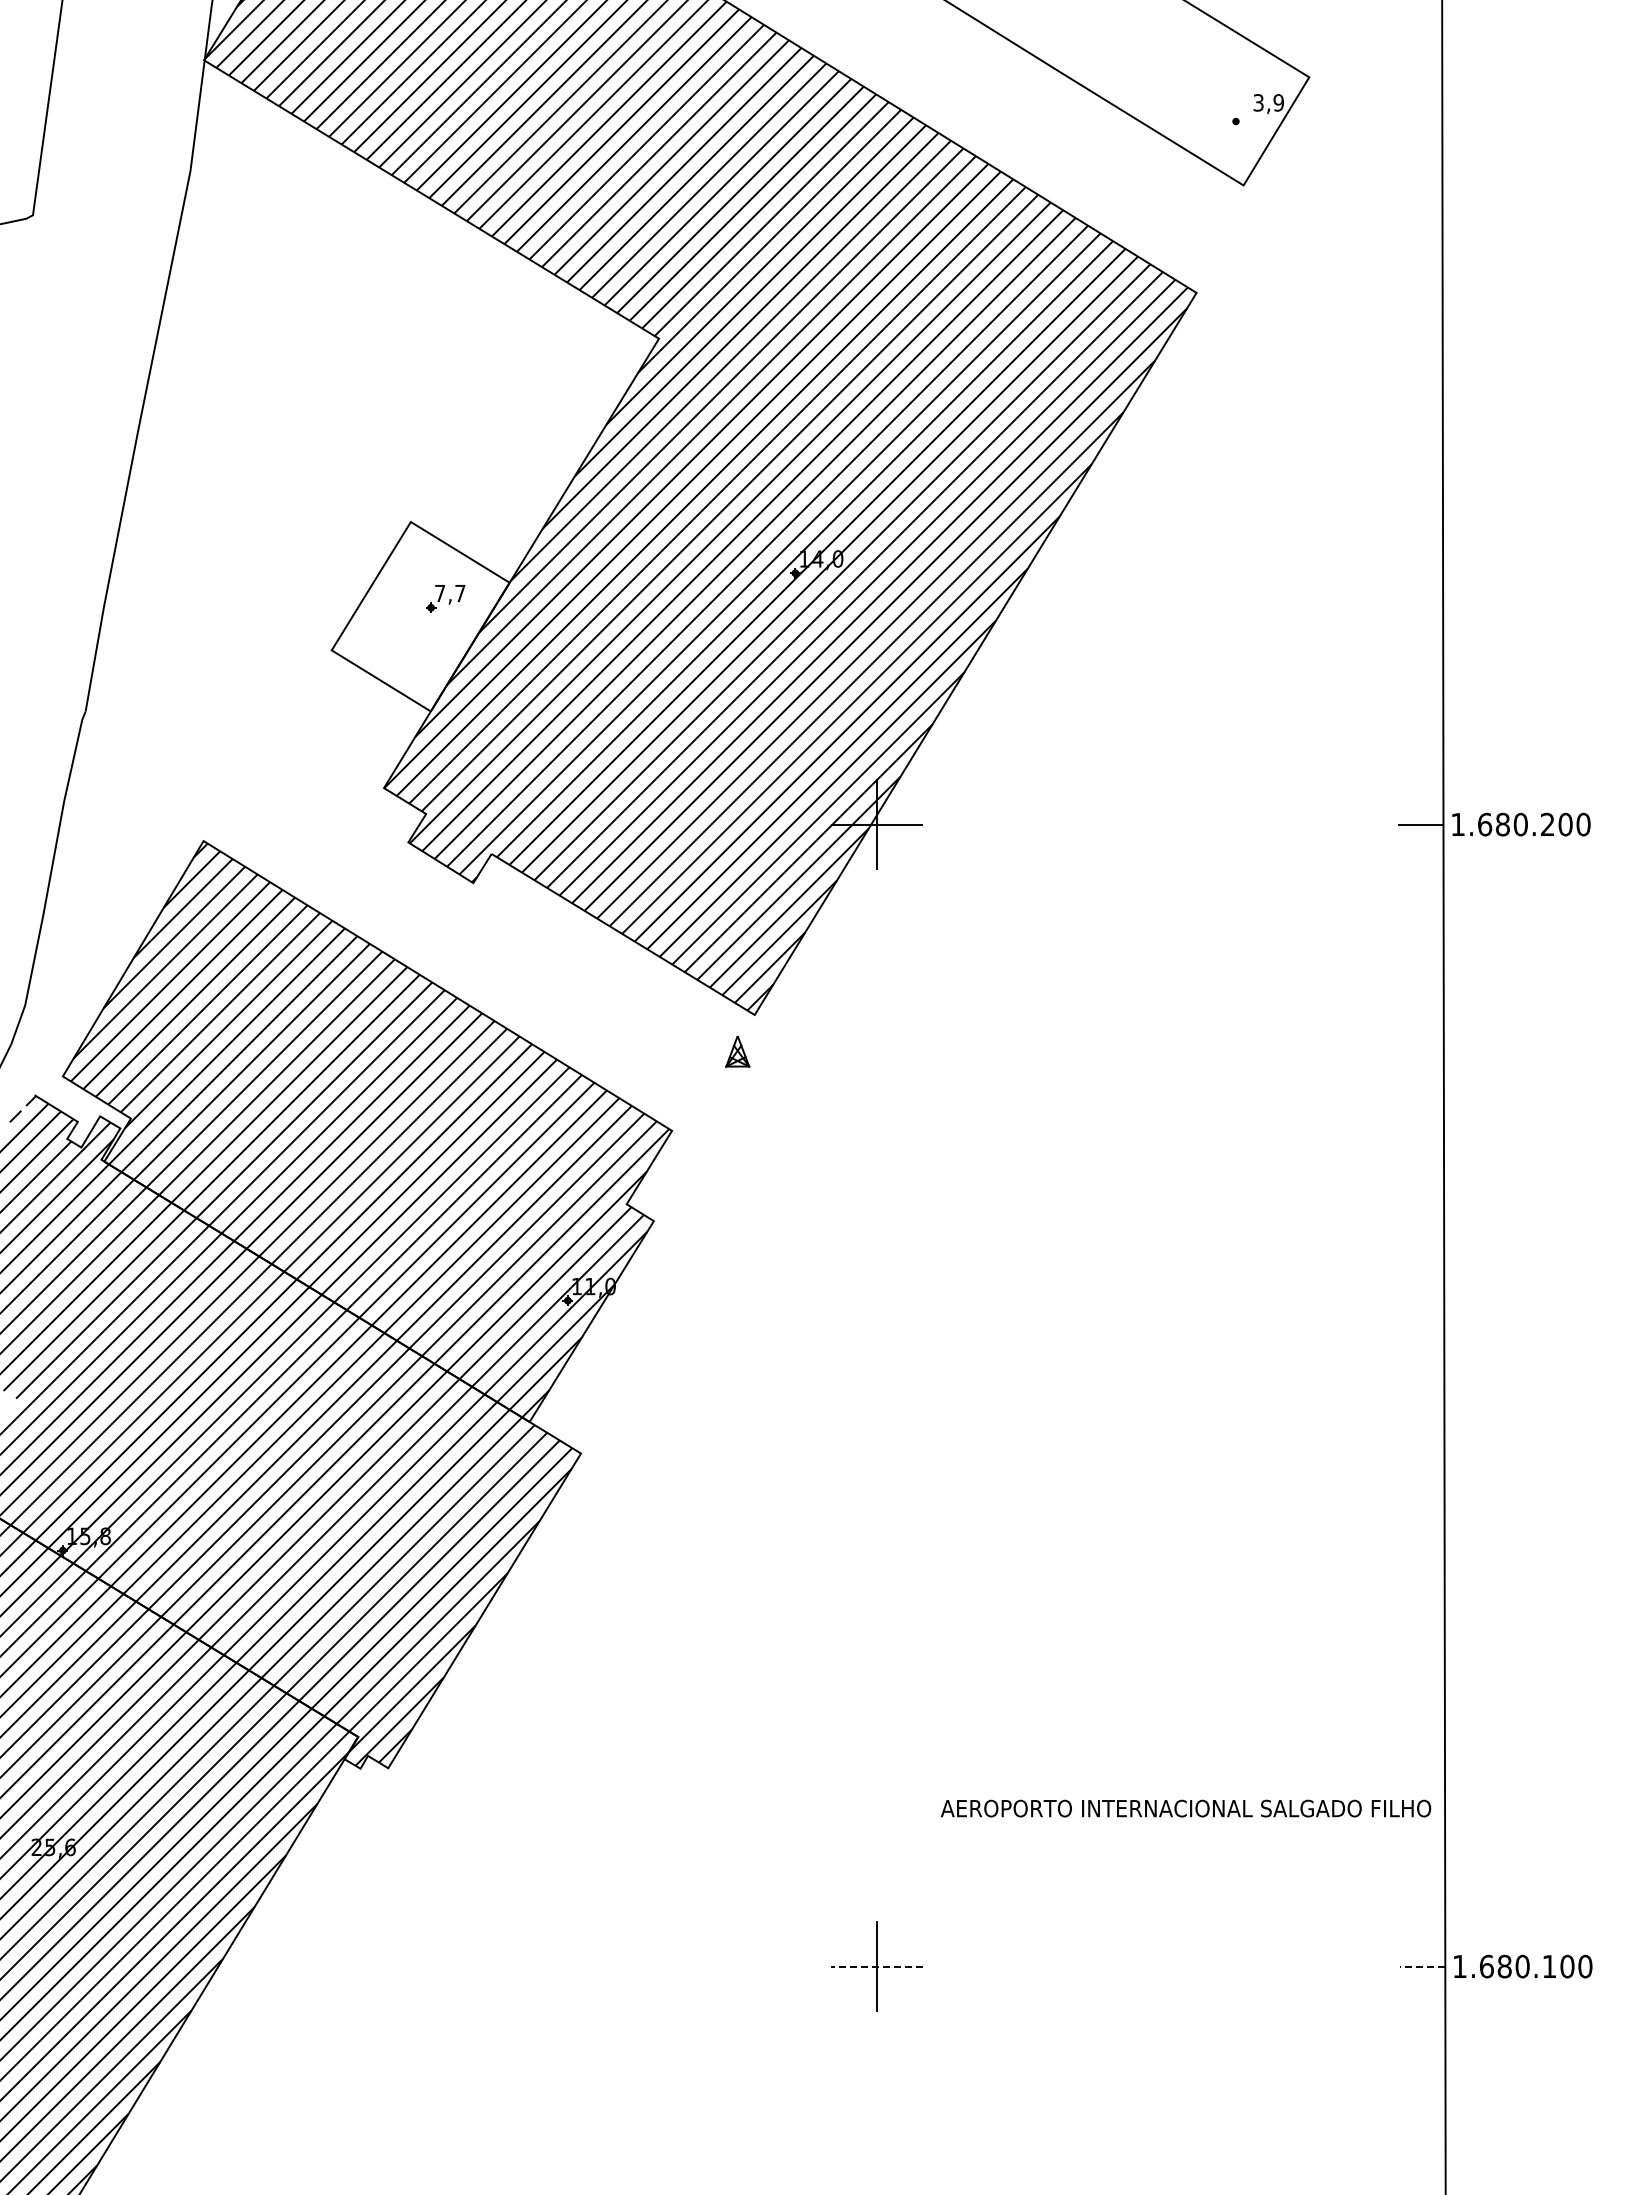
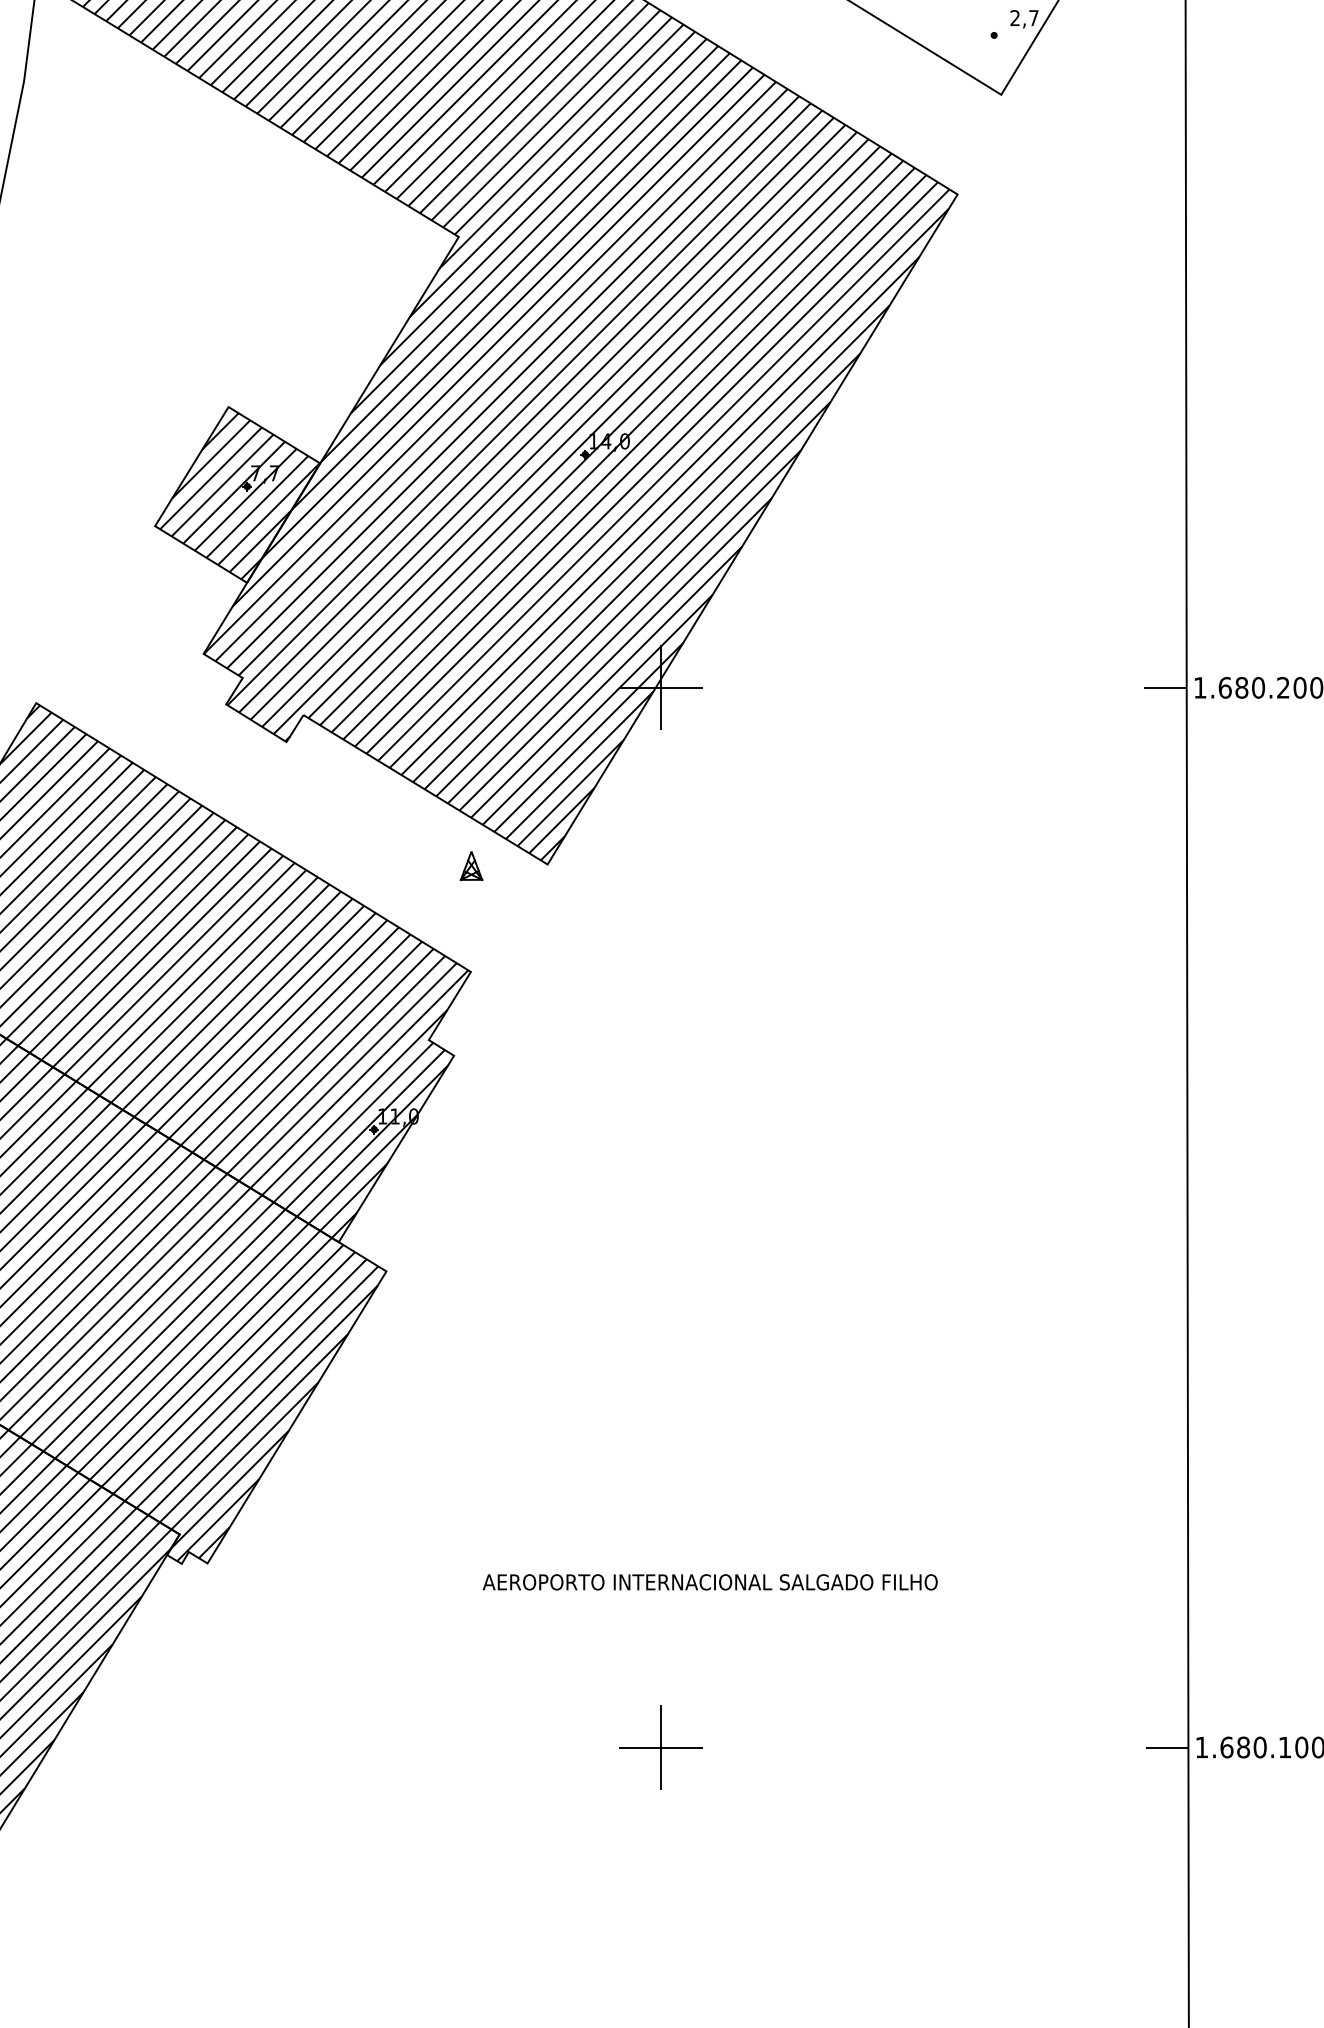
text: (1268, 102) -> (1024, 17), 3,9 -> 2,7
hatch: (423, 617) -> (240, 495), added
part: (737, 1051) -> (471, 865), moved
text: (1186, 1808) -> (710, 1582), moved
line: (876, 1966) -> (660, 1747), dashed -> solid
line: (1422, 1966) -> (1167, 1747), dashed -> solid

